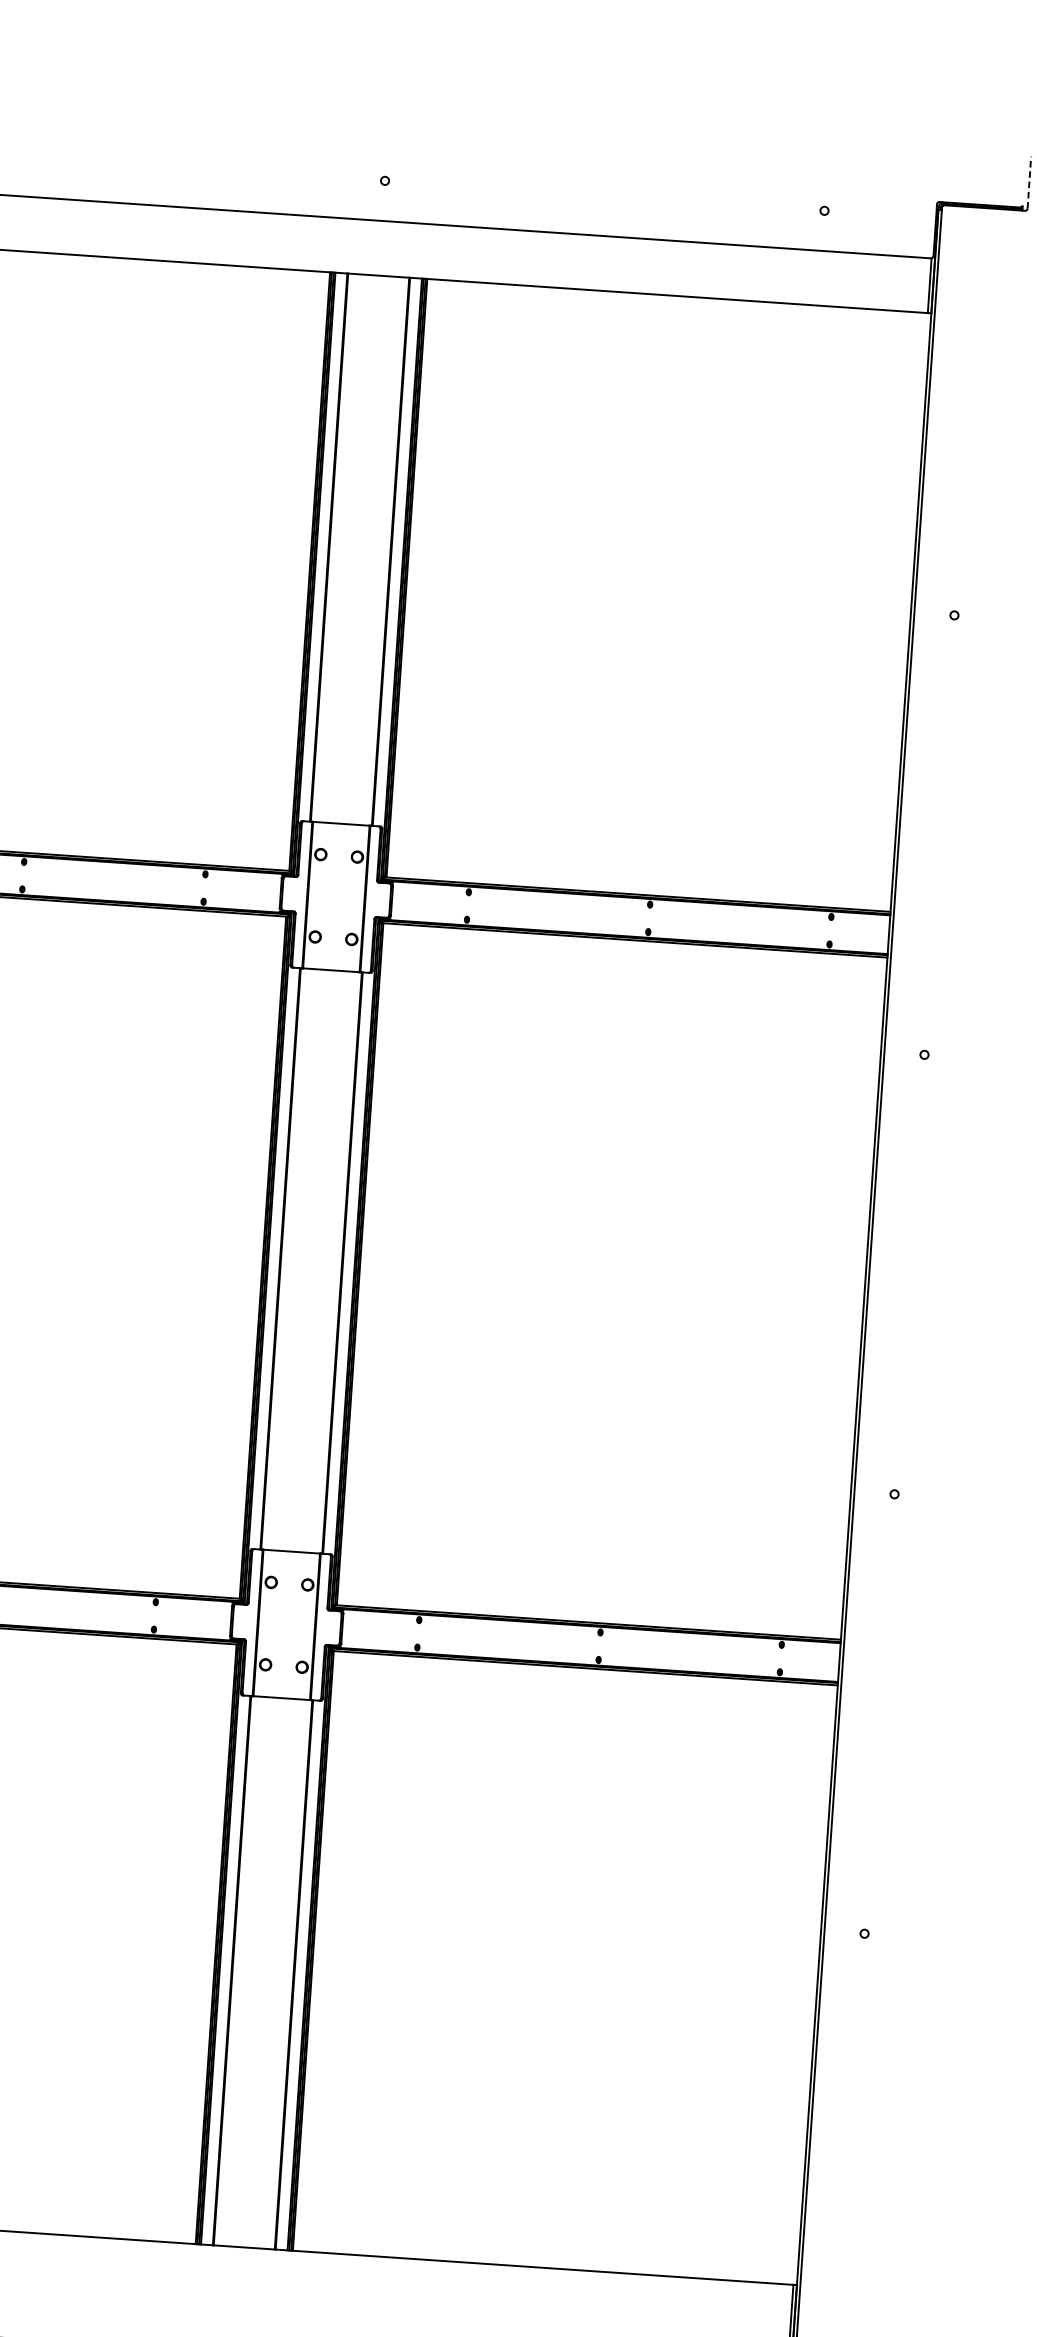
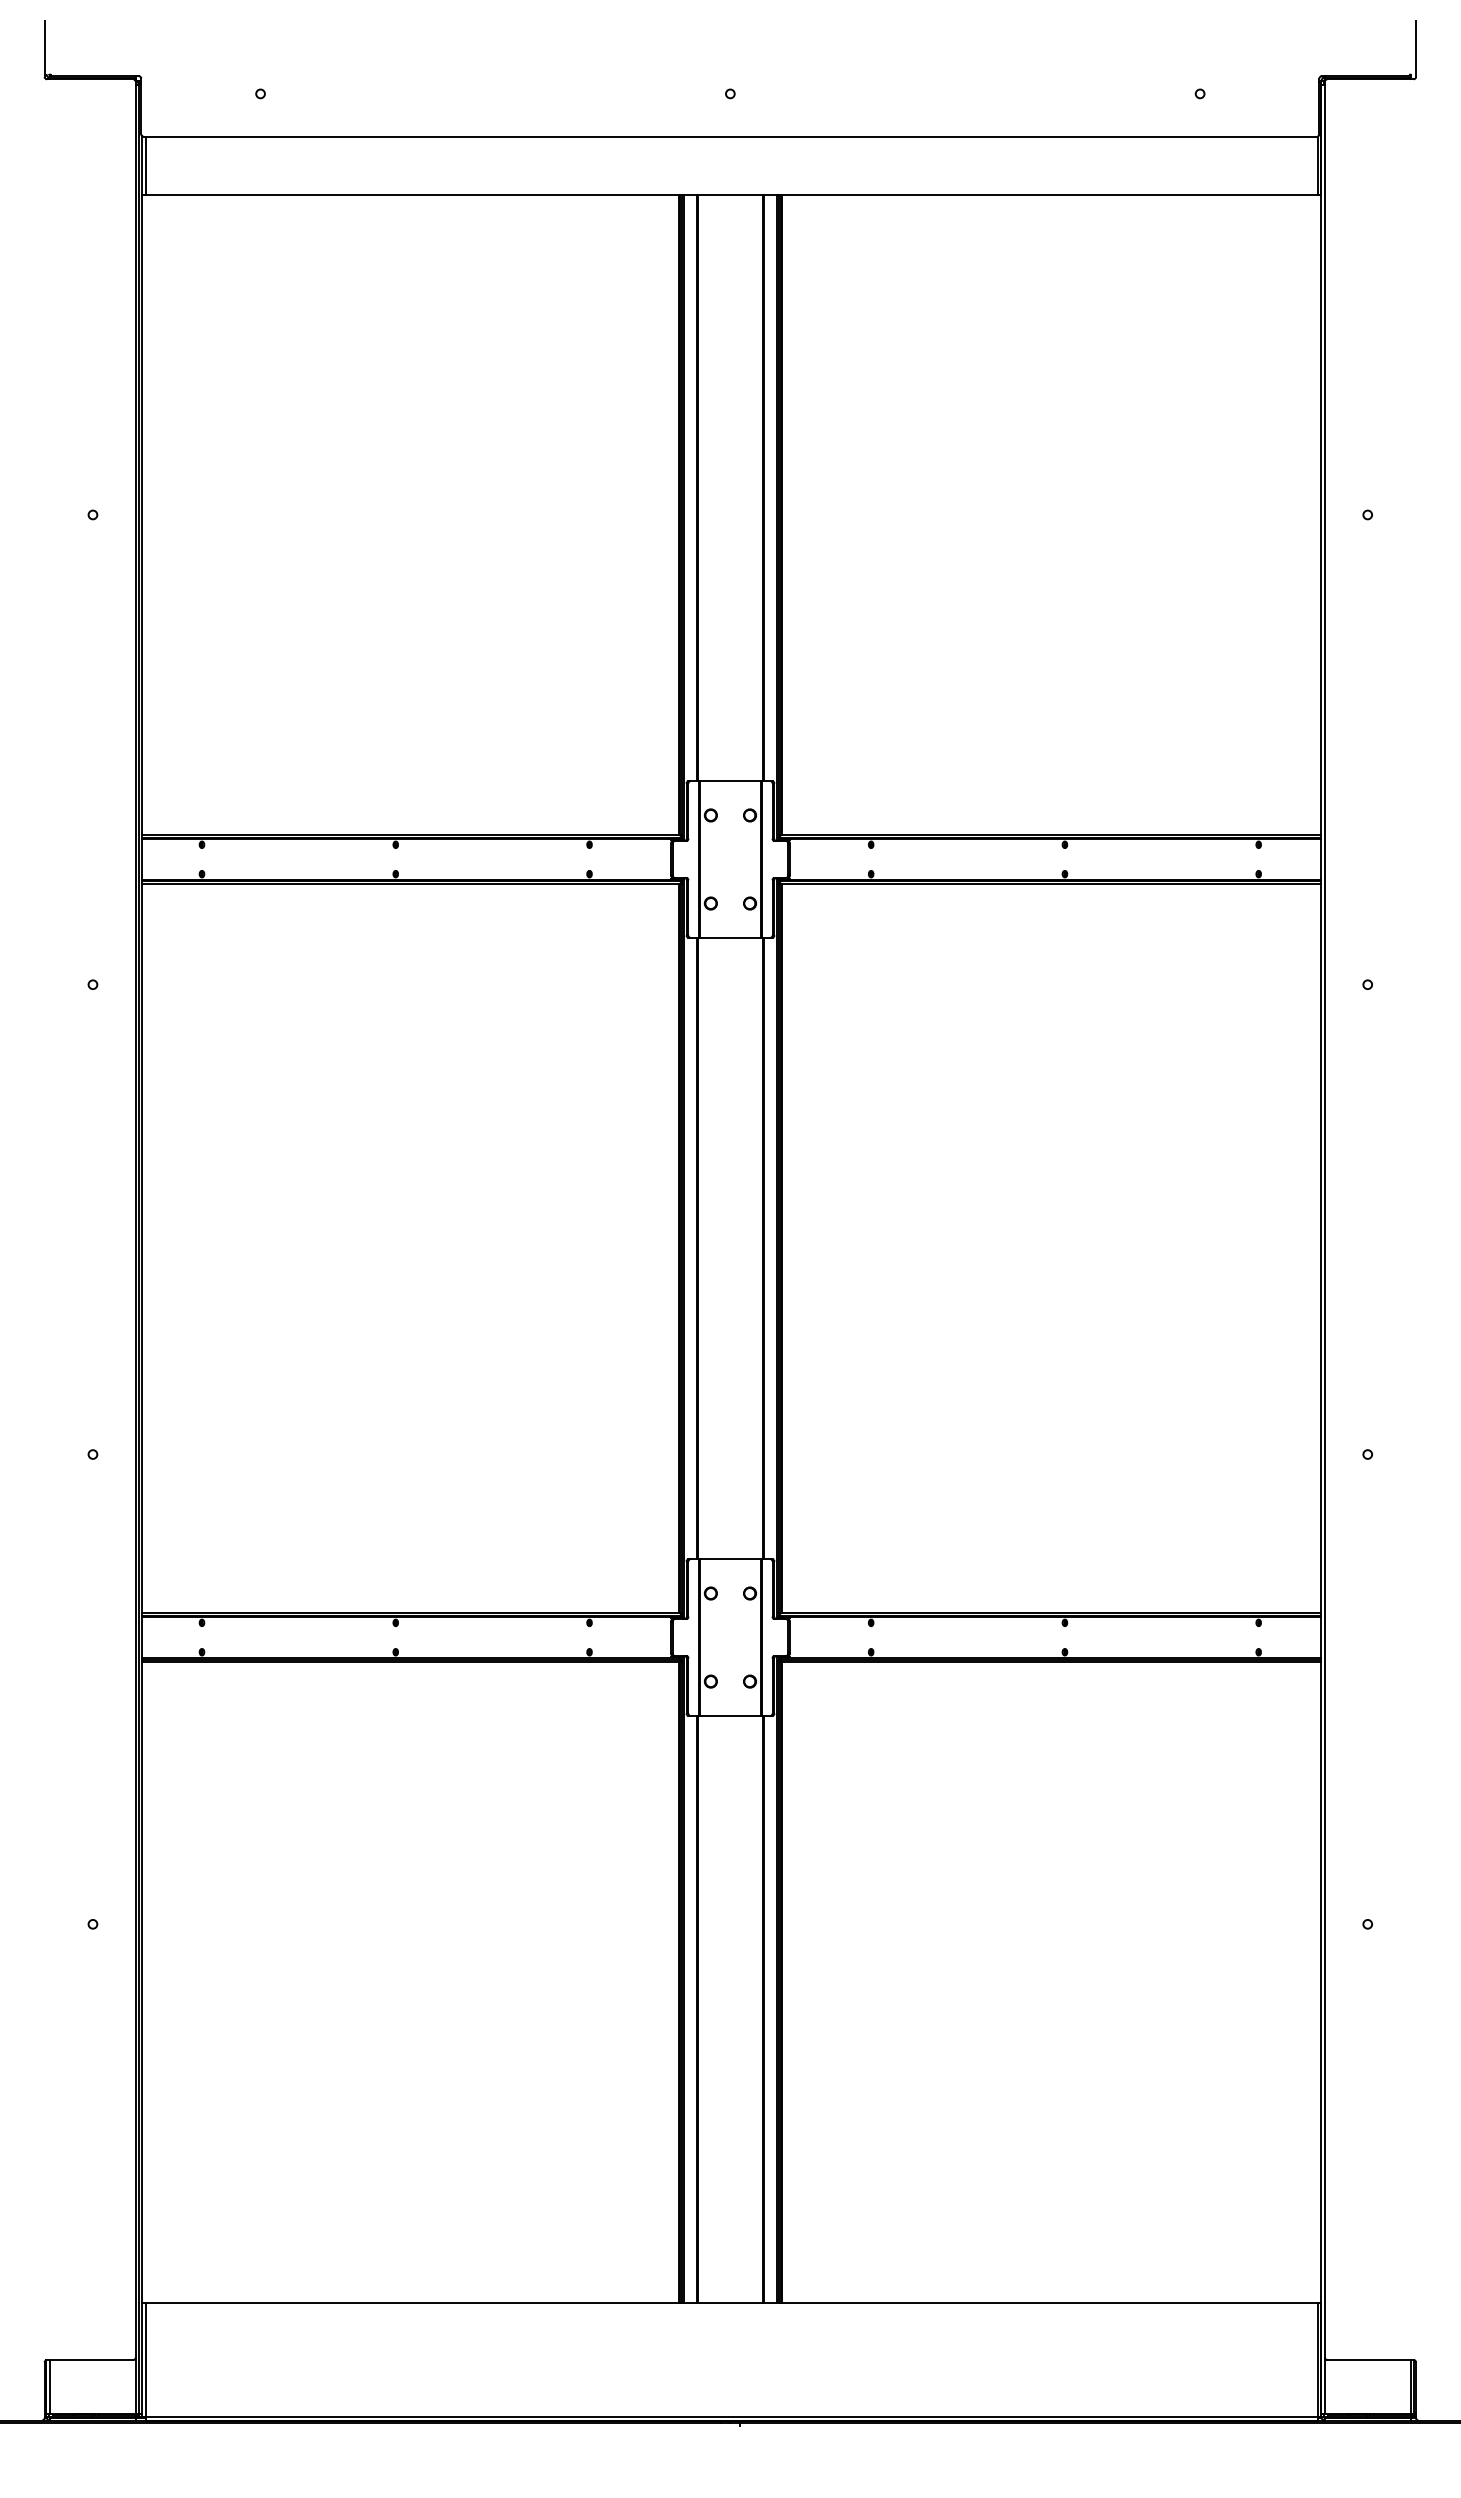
line: (1029, 183) -> (1416, 49), dashed -> solid

